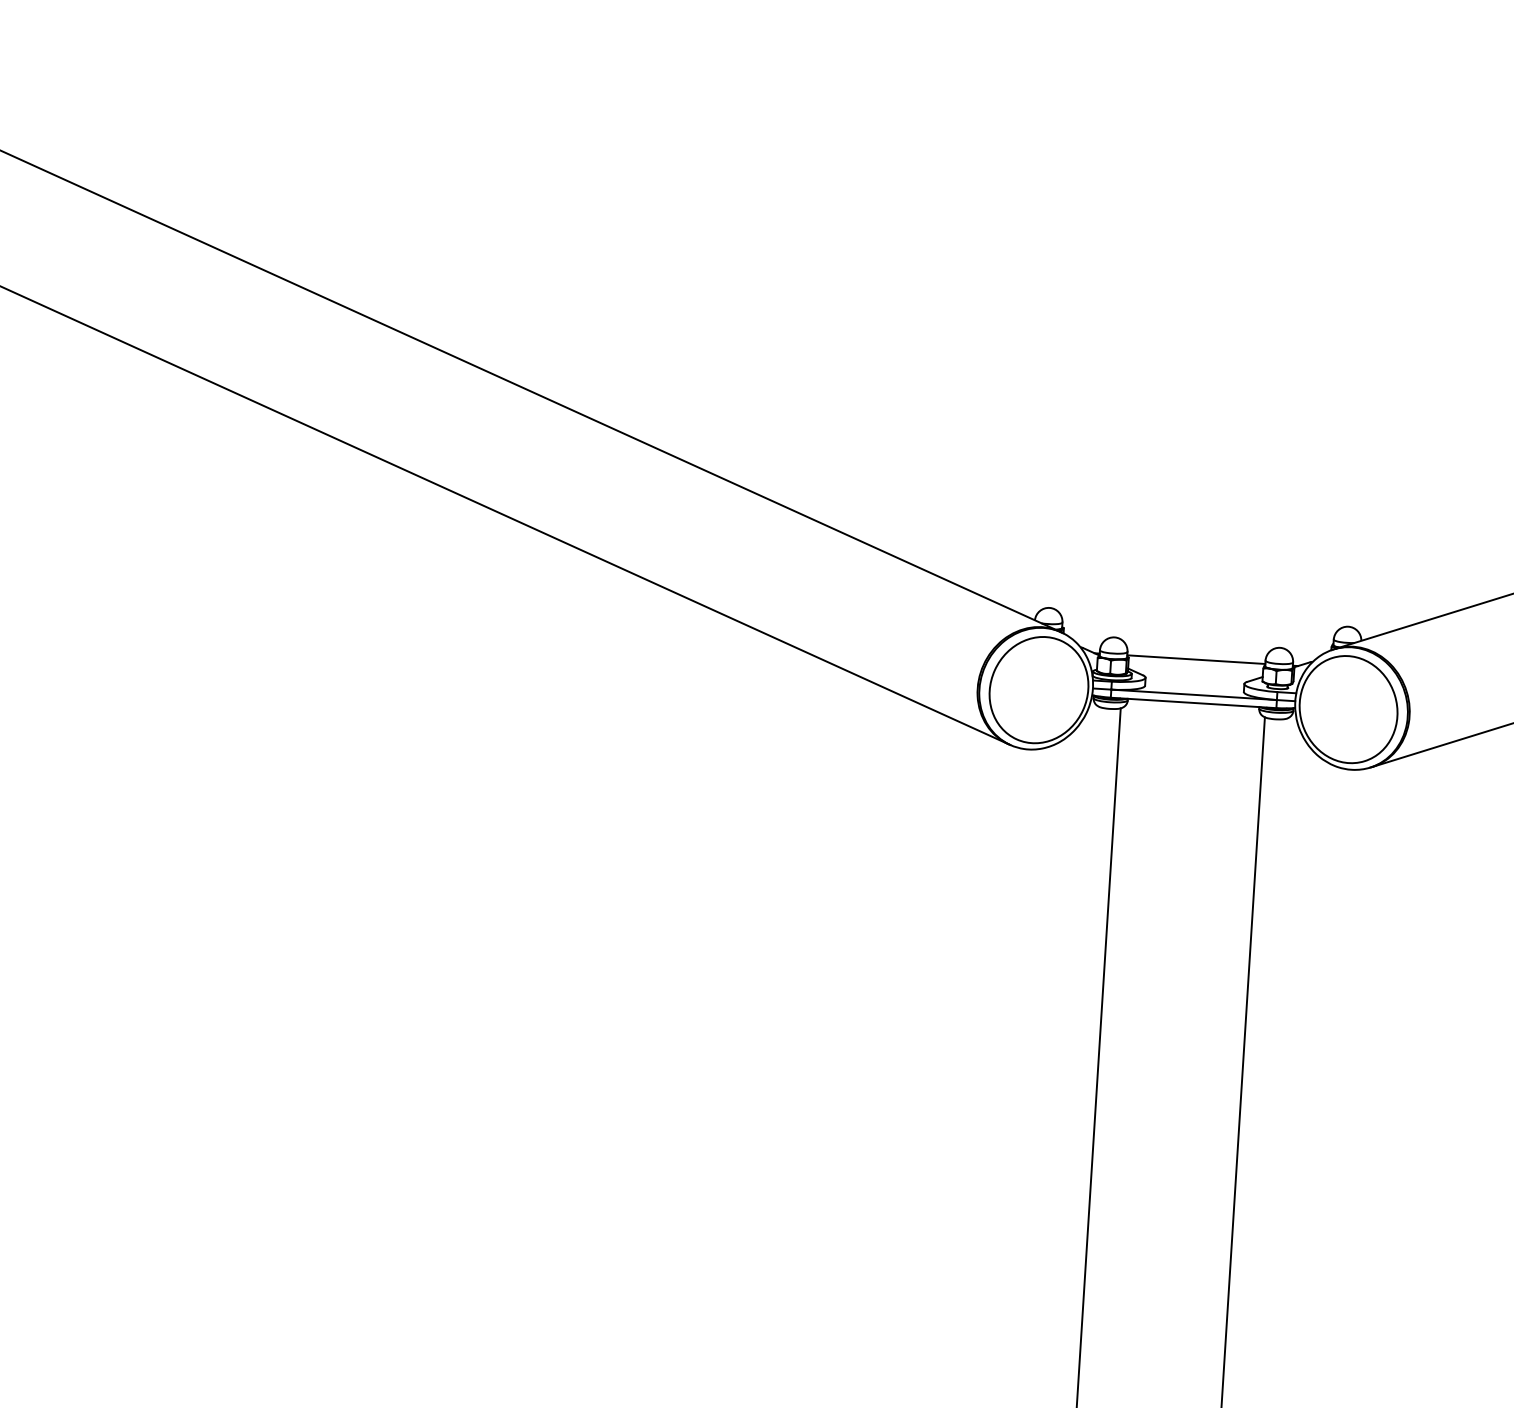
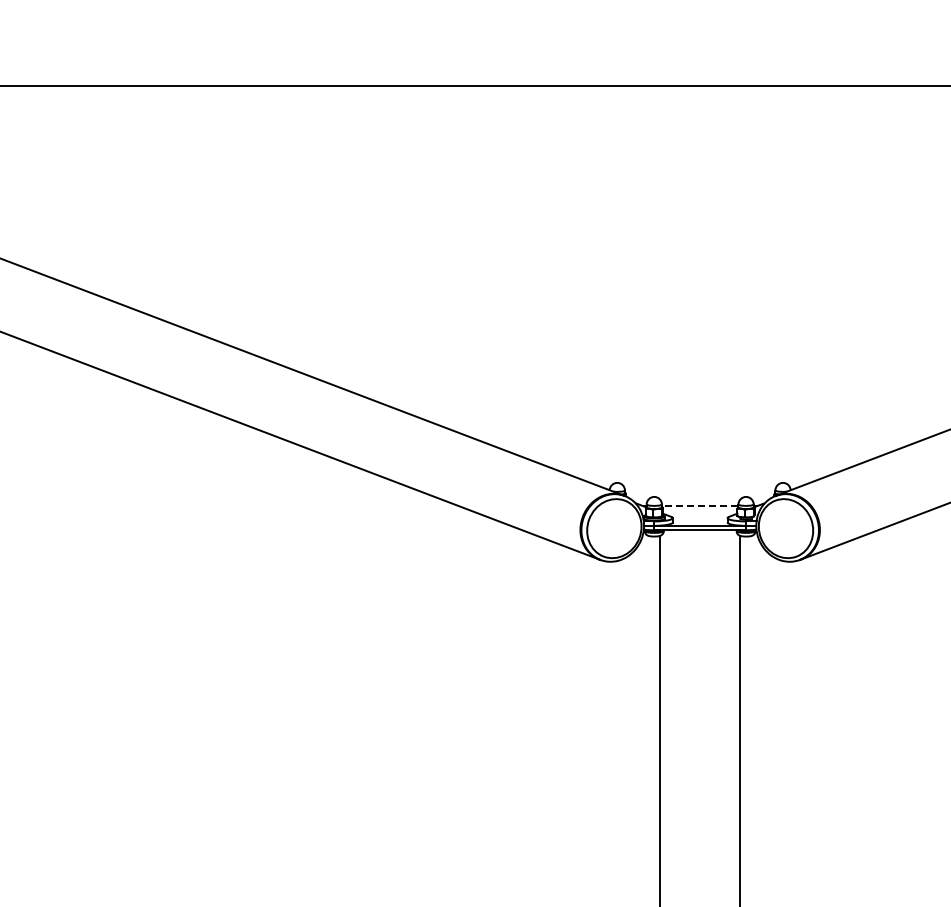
line: (1195, 659) -> (699, 506), solid -> dashed

